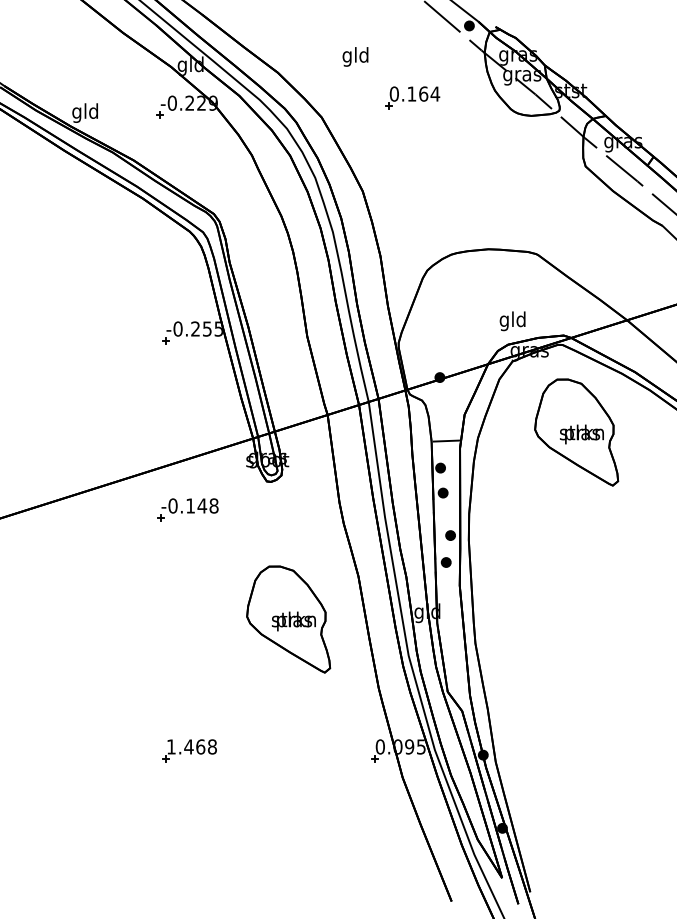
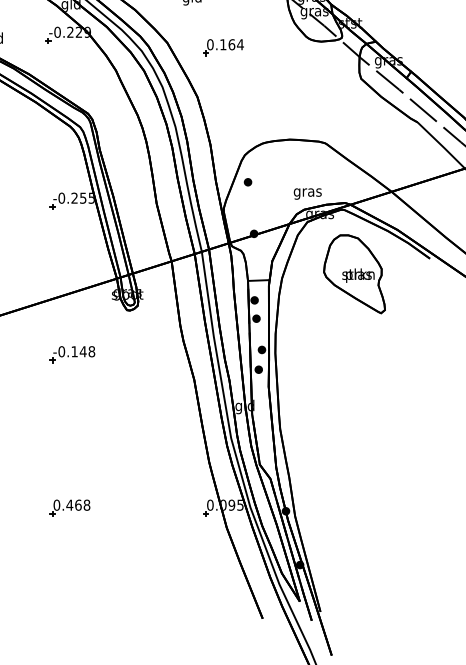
part: (412, 97) -> (223, 47), moved
part: (431, 307) -> (247, 182), added
text: (512, 321) -> (307, 192), gld -> gras
part: (187, 509) -> (72, 354), moved
part: (288, 619) -> (142, 411), removed
text: (170, 746) -> (56, 504), 1.468 -> 0.468

